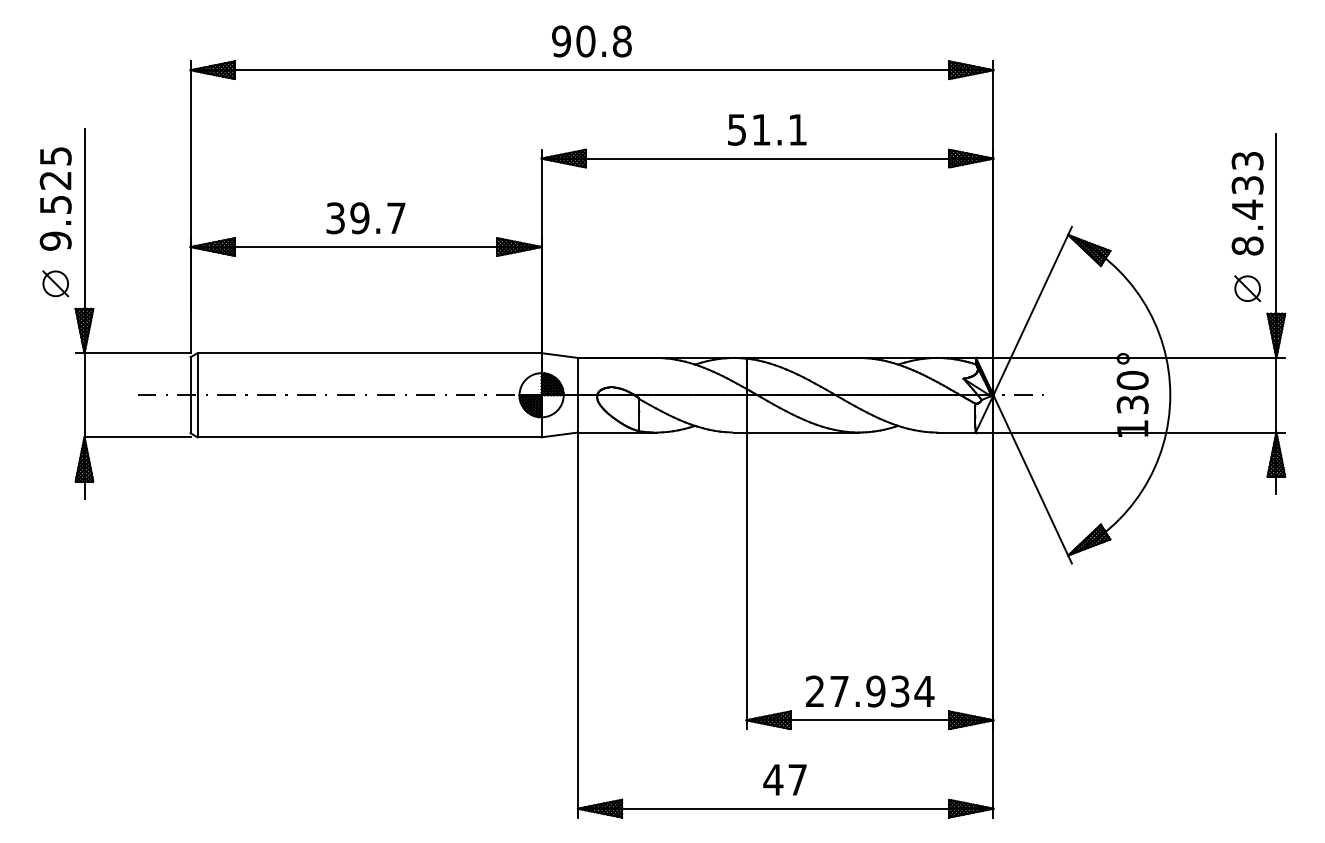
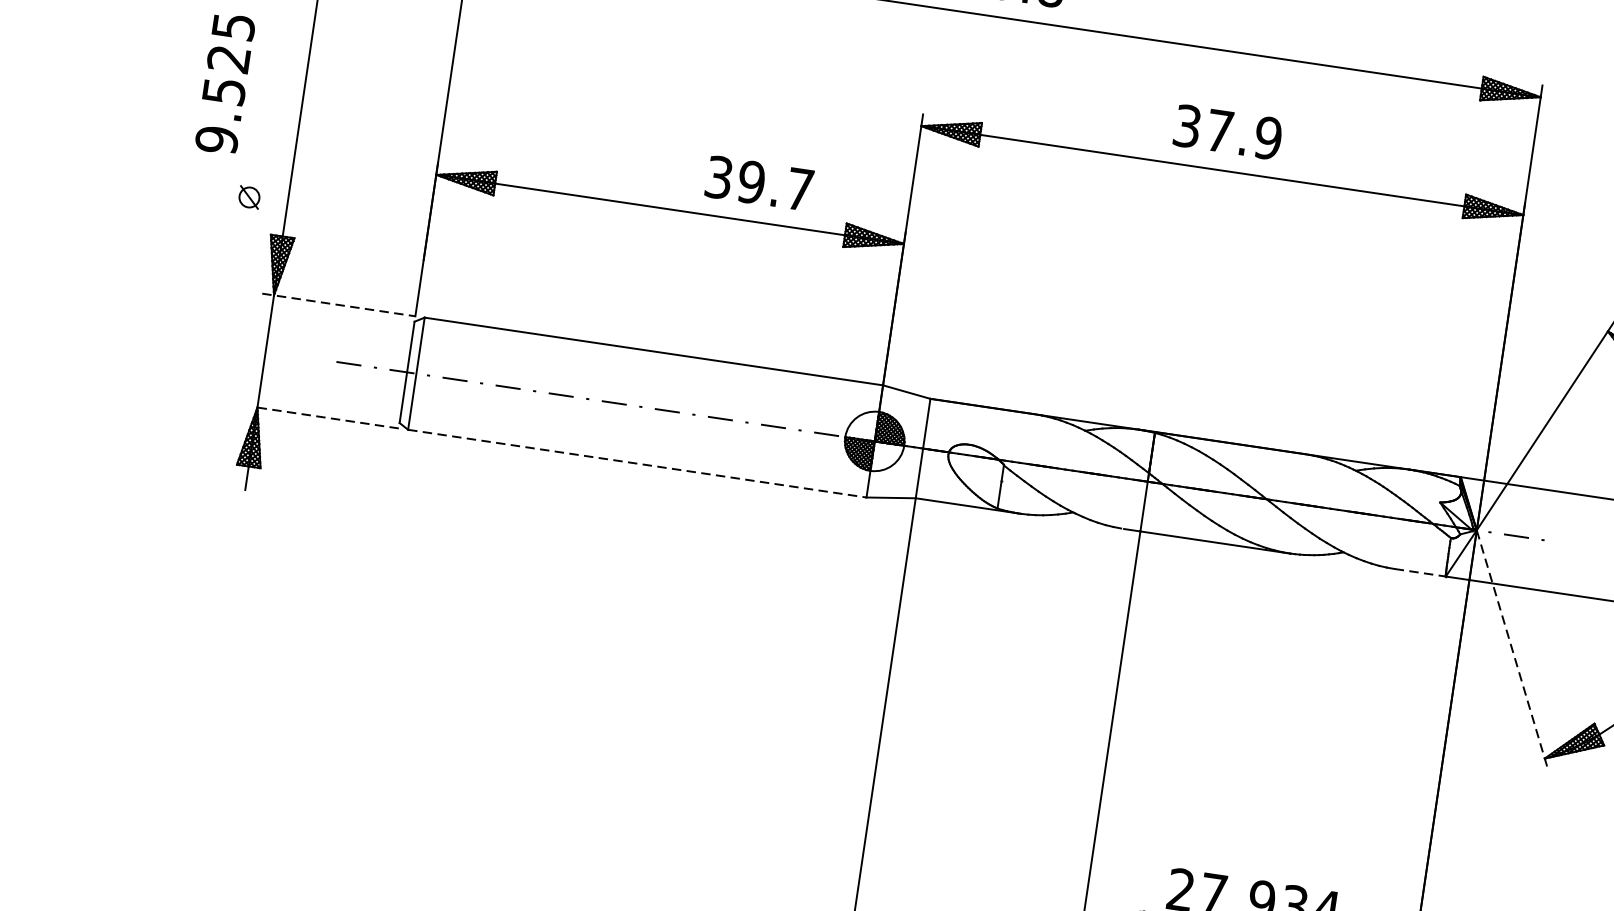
text: (767, 129) -> (1228, 131), 51.1 -> 37.9
text: (55, 198) -> (225, 83), moved
text: (365, 218) -> (758, 183), moved
part: (55, 283) -> (249, 196), size x0.6
line: (133, 353) -> (339, 305), solid -> dashed
line: (957, 432) -> (1421, 572), solid -> dashed
line: (137, 437) -> (328, 418), solid -> dashed
line: (370, 437) -> (638, 464), solid -> dashed
line: (1032, 479) -> (1512, 650), solid -> dashed

